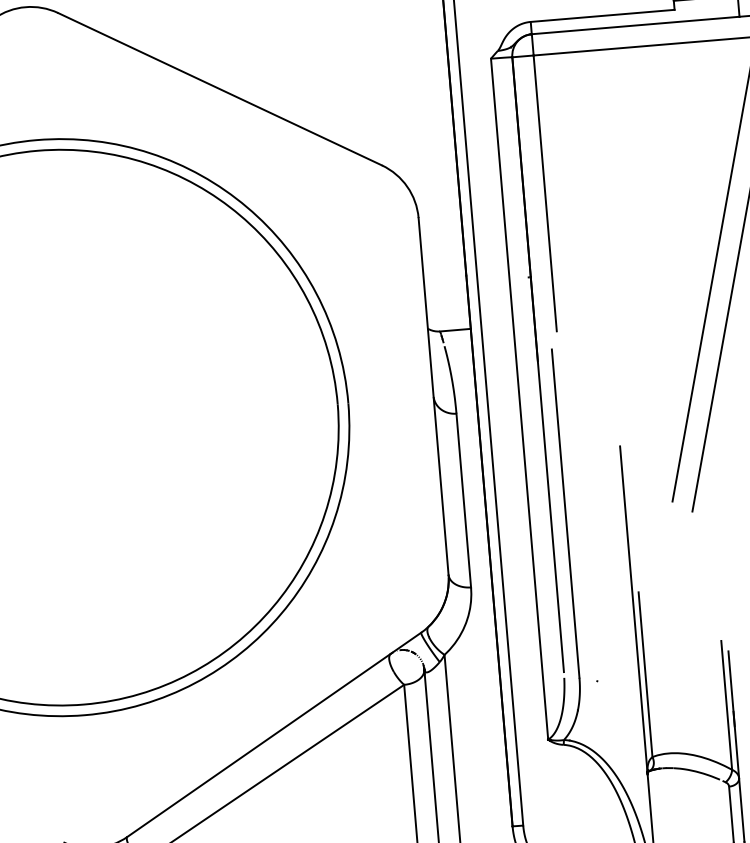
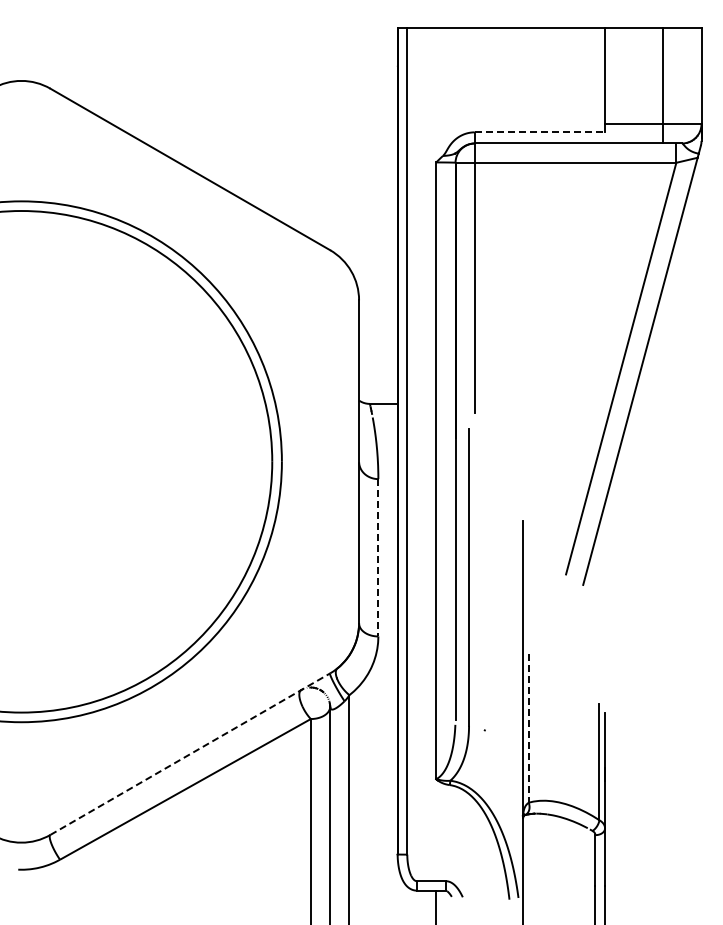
line: (603, 15) -> (540, 132), solid -> dashed
line: (463, 500) -> (378, 557), solid -> dashed
line: (645, 675) -> (528, 728), solid -> dashed
line: (274, 734) -> (190, 753), solid -> dashed

